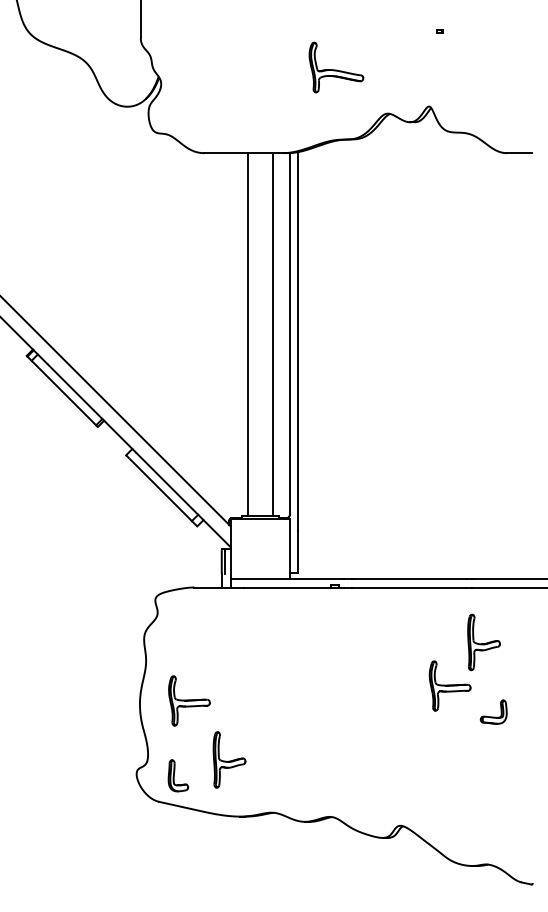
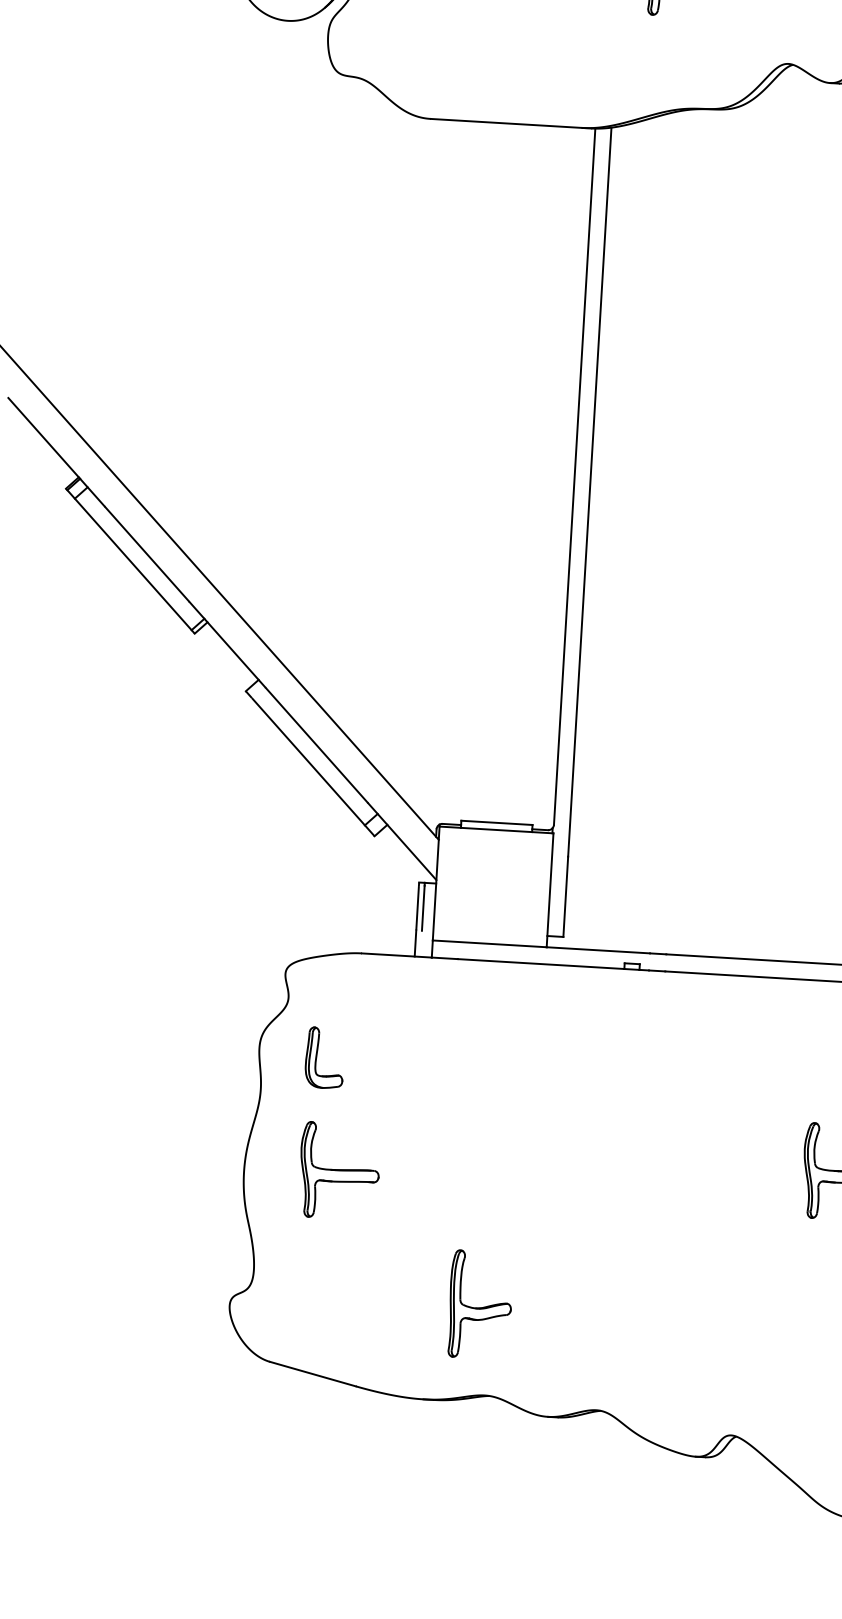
line: (247, 334) -> (493, 472), removed
line: (272, 334) -> (541, 475), removed
part: (229, 759) -> (480, 1304), moved
part: (178, 775) -> (325, 1057), moved

